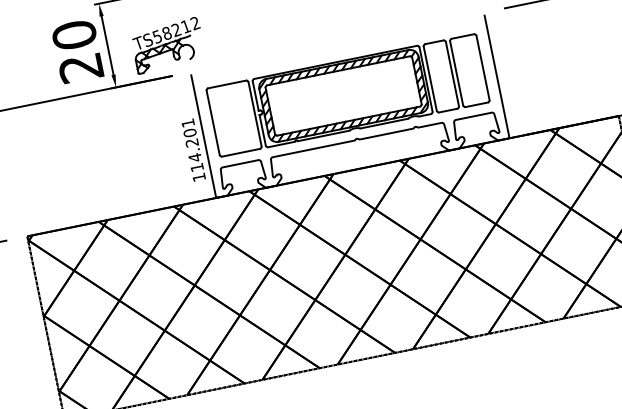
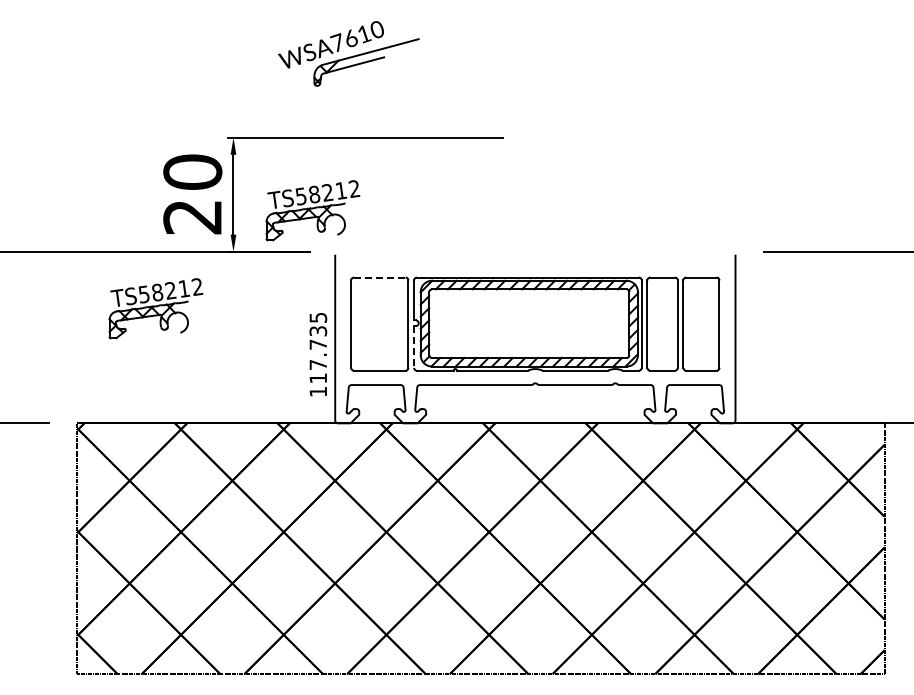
line: (226, 84) -> (379, 277), solid -> dashed
line: (263, 130) -> (414, 347), solid -> dashed
part: (67, 140) -> (155, 308), added
text: (191, 140) -> (318, 341), 114.201 -> 117.735

